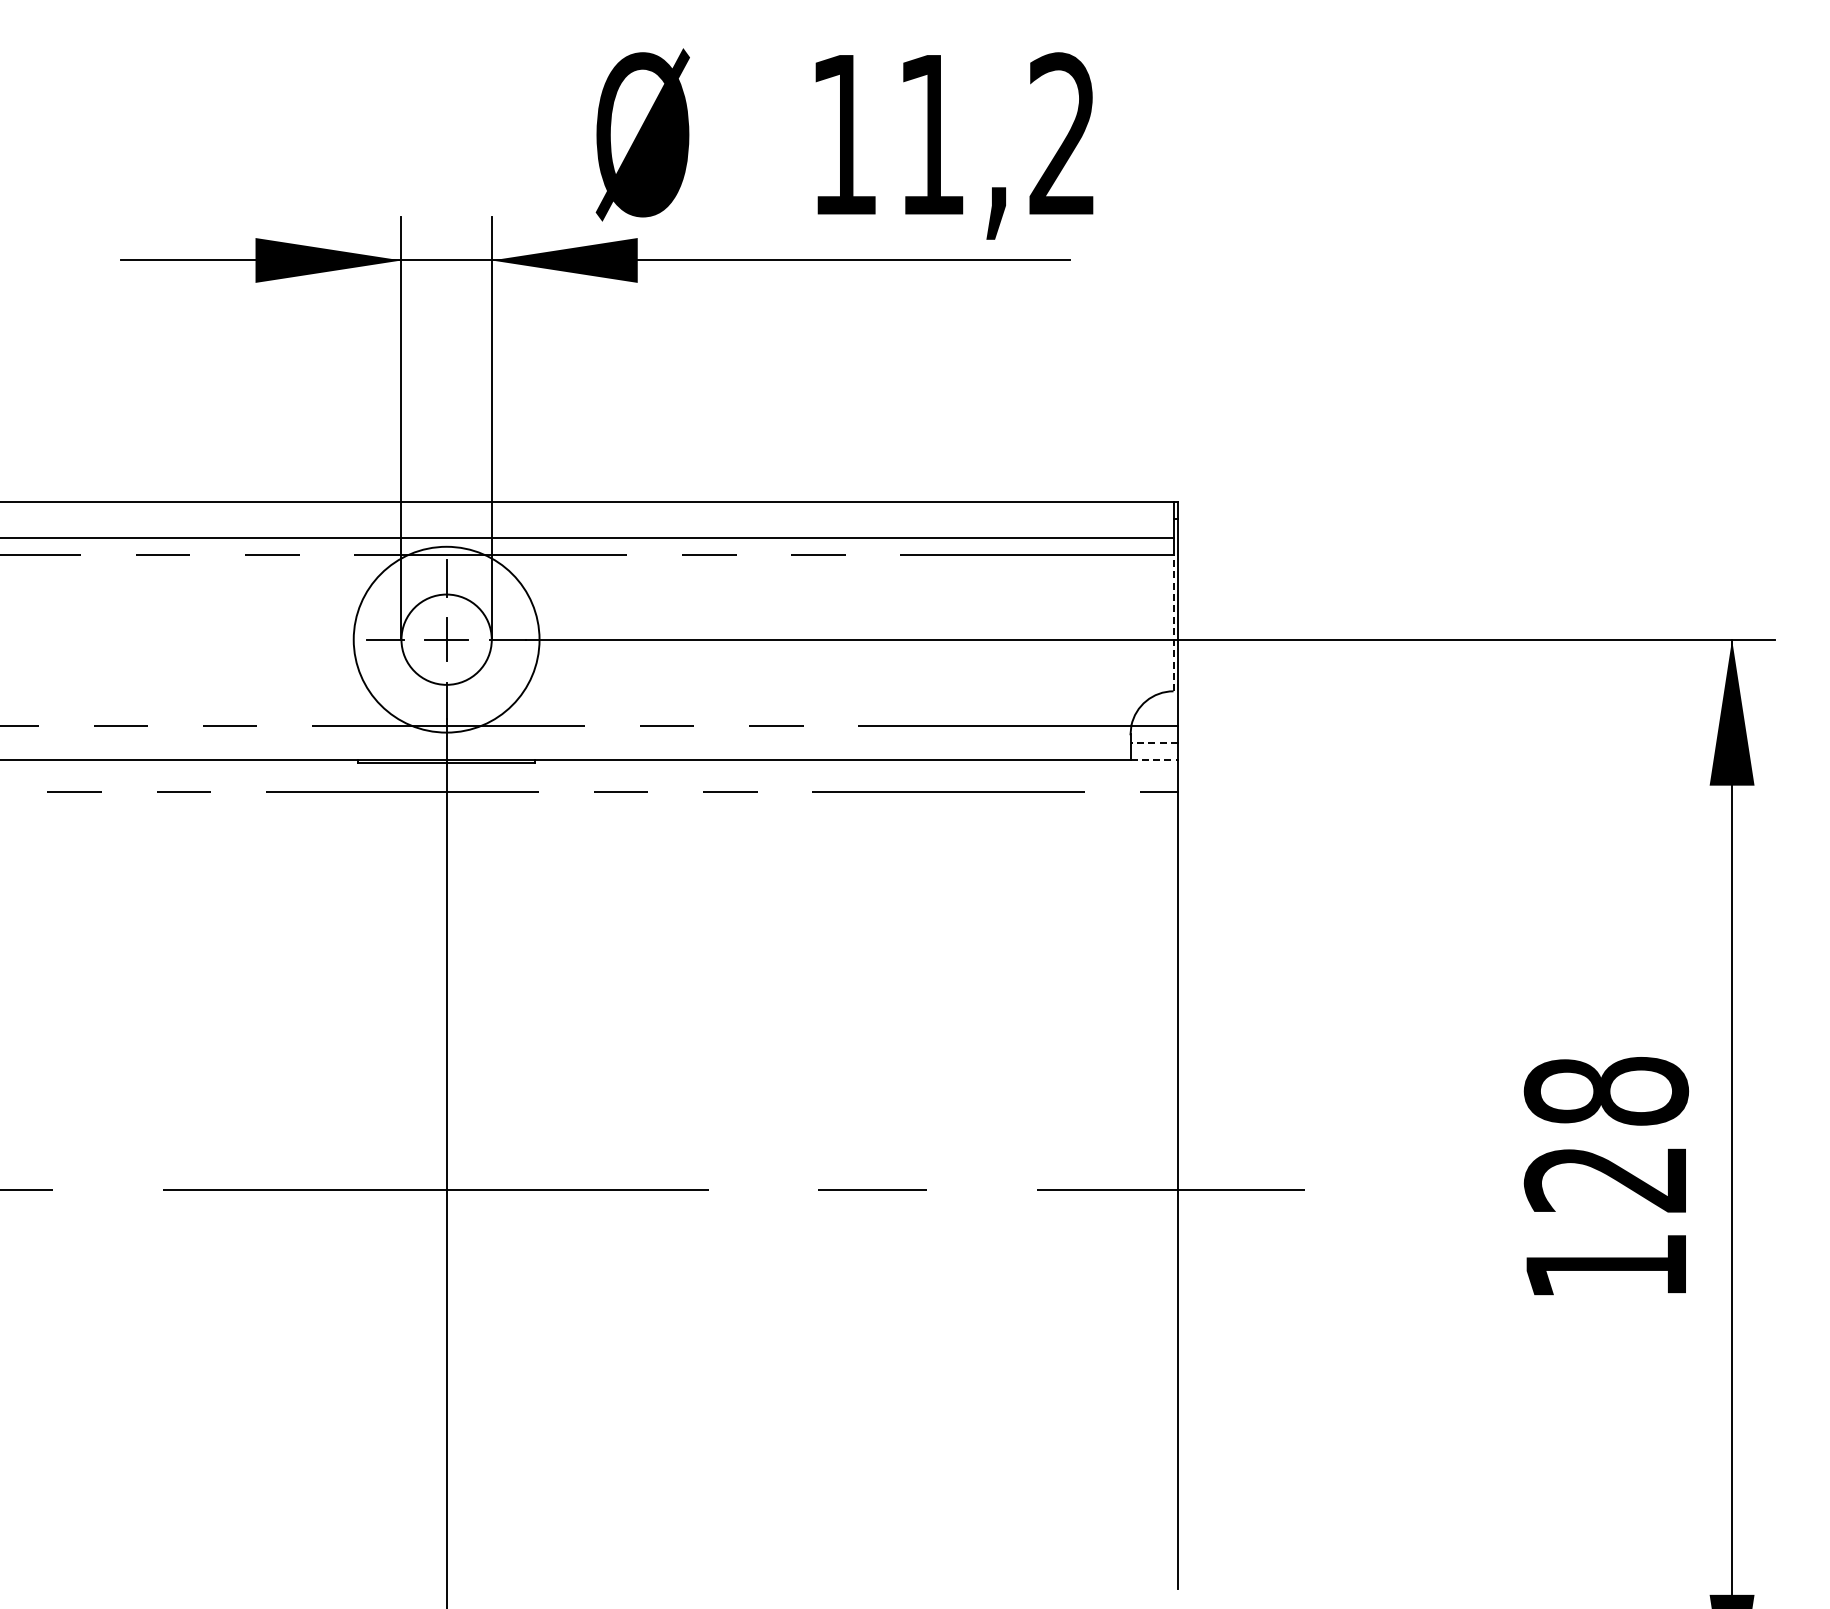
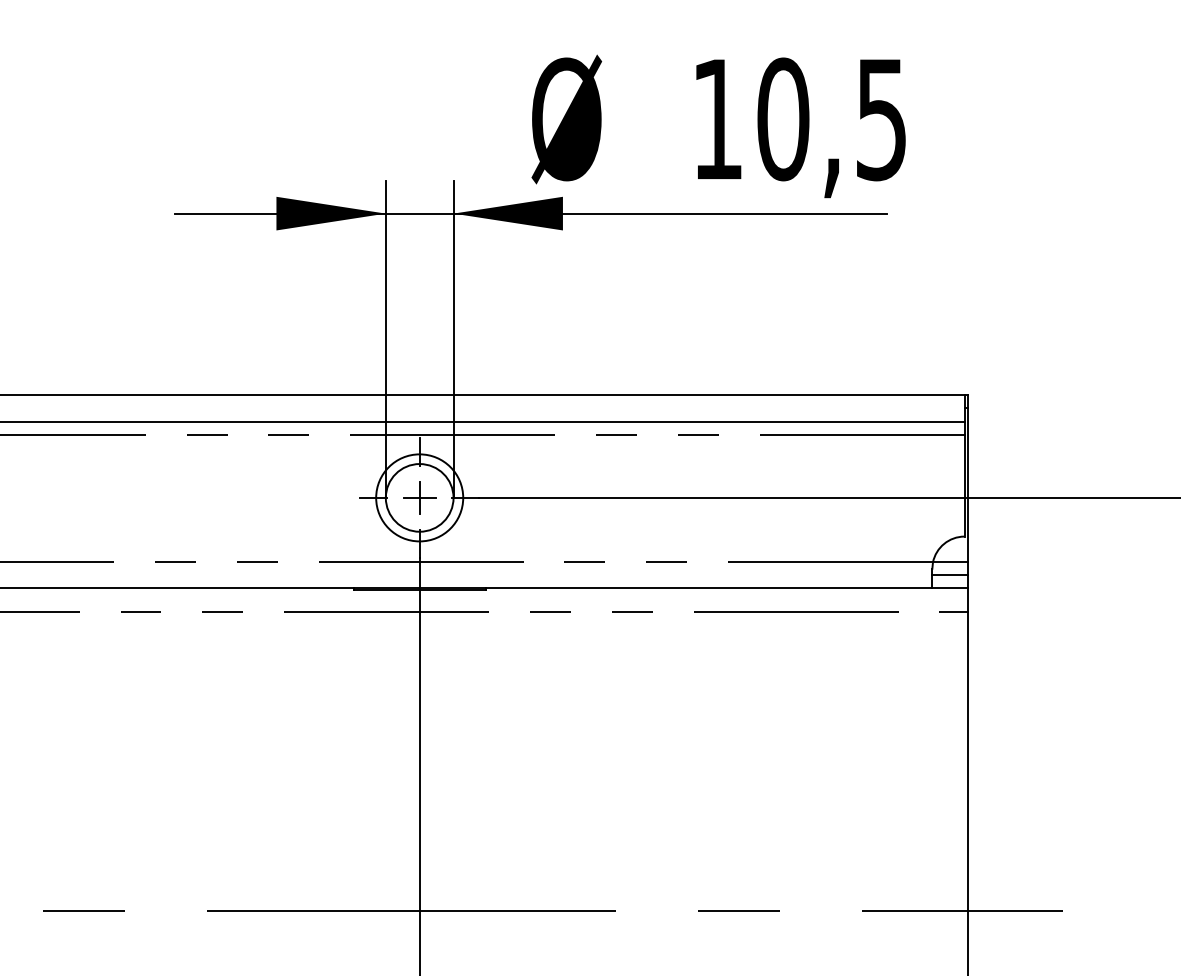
text: (995, 134) -> (831, 119), 11,2 -> 10,5
line: (1173, 623) -> (964, 485), dashed -> solid
circle: (446, 639) -> (419, 497), size x0.62
line: (1154, 742) -> (950, 574), dashed -> solid
line: (1154, 760) -> (950, 588), dashed -> solid

